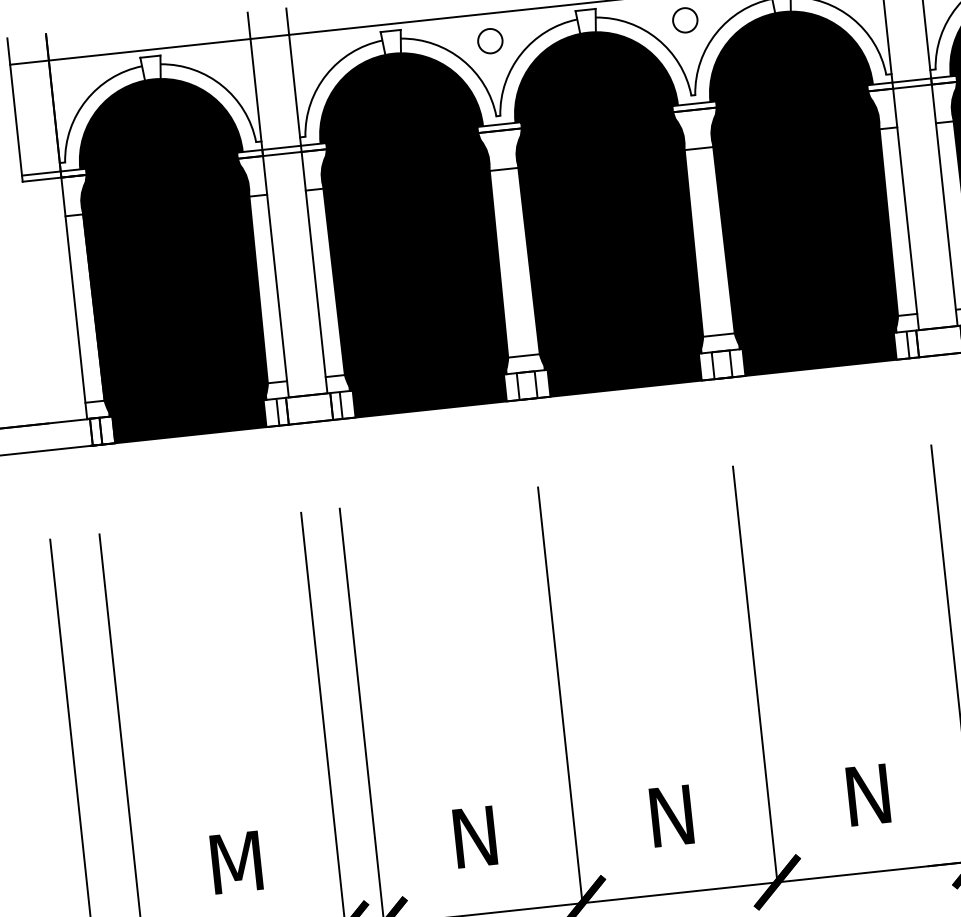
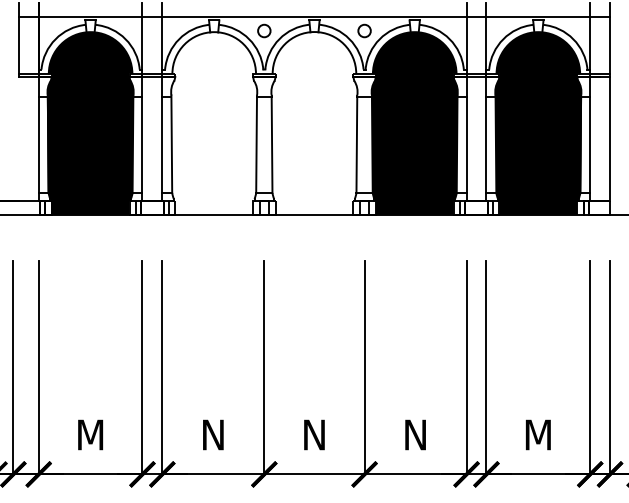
fill: (607, 210) -> (314, 123), removed
fill: (412, 231) -> (214, 123), removed

